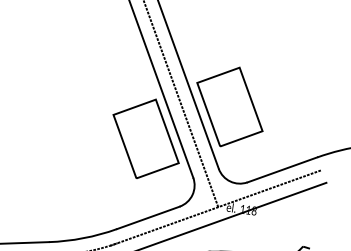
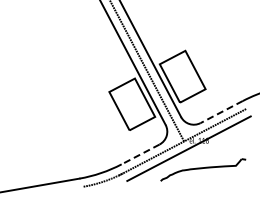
line: (282, 170) -> (221, 112), solid -> dashed
line: (148, 217) -> (140, 154), solid -> dashed

